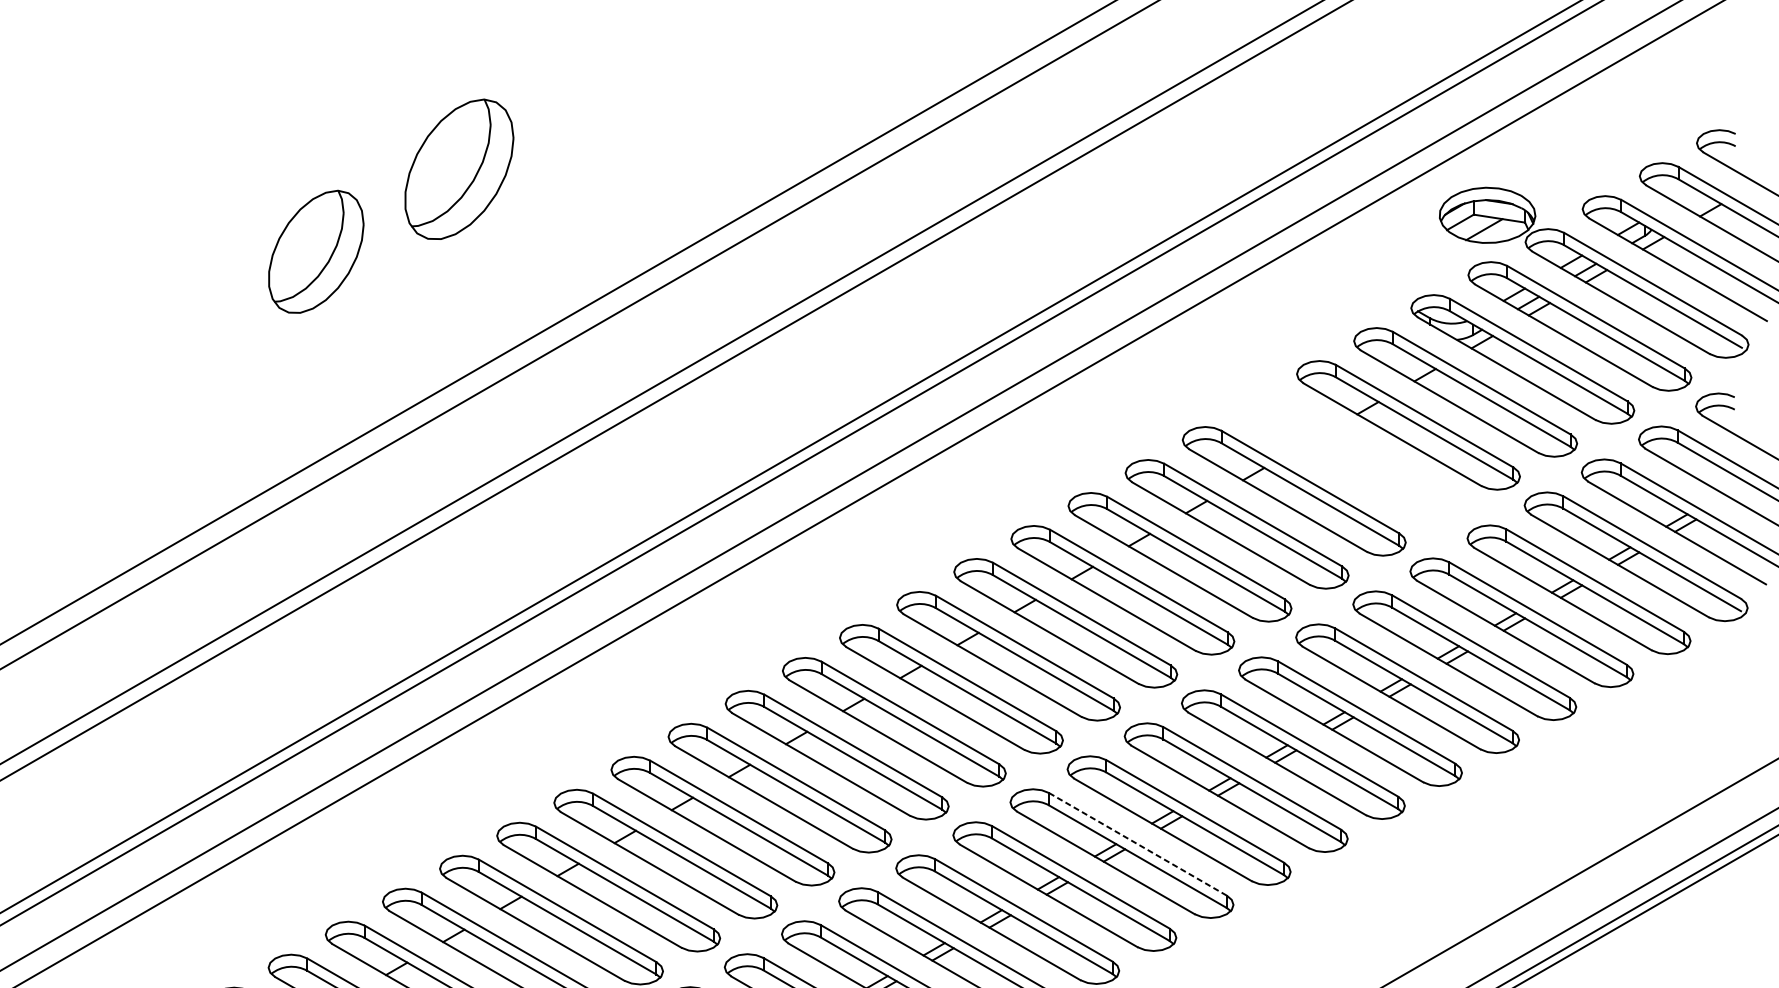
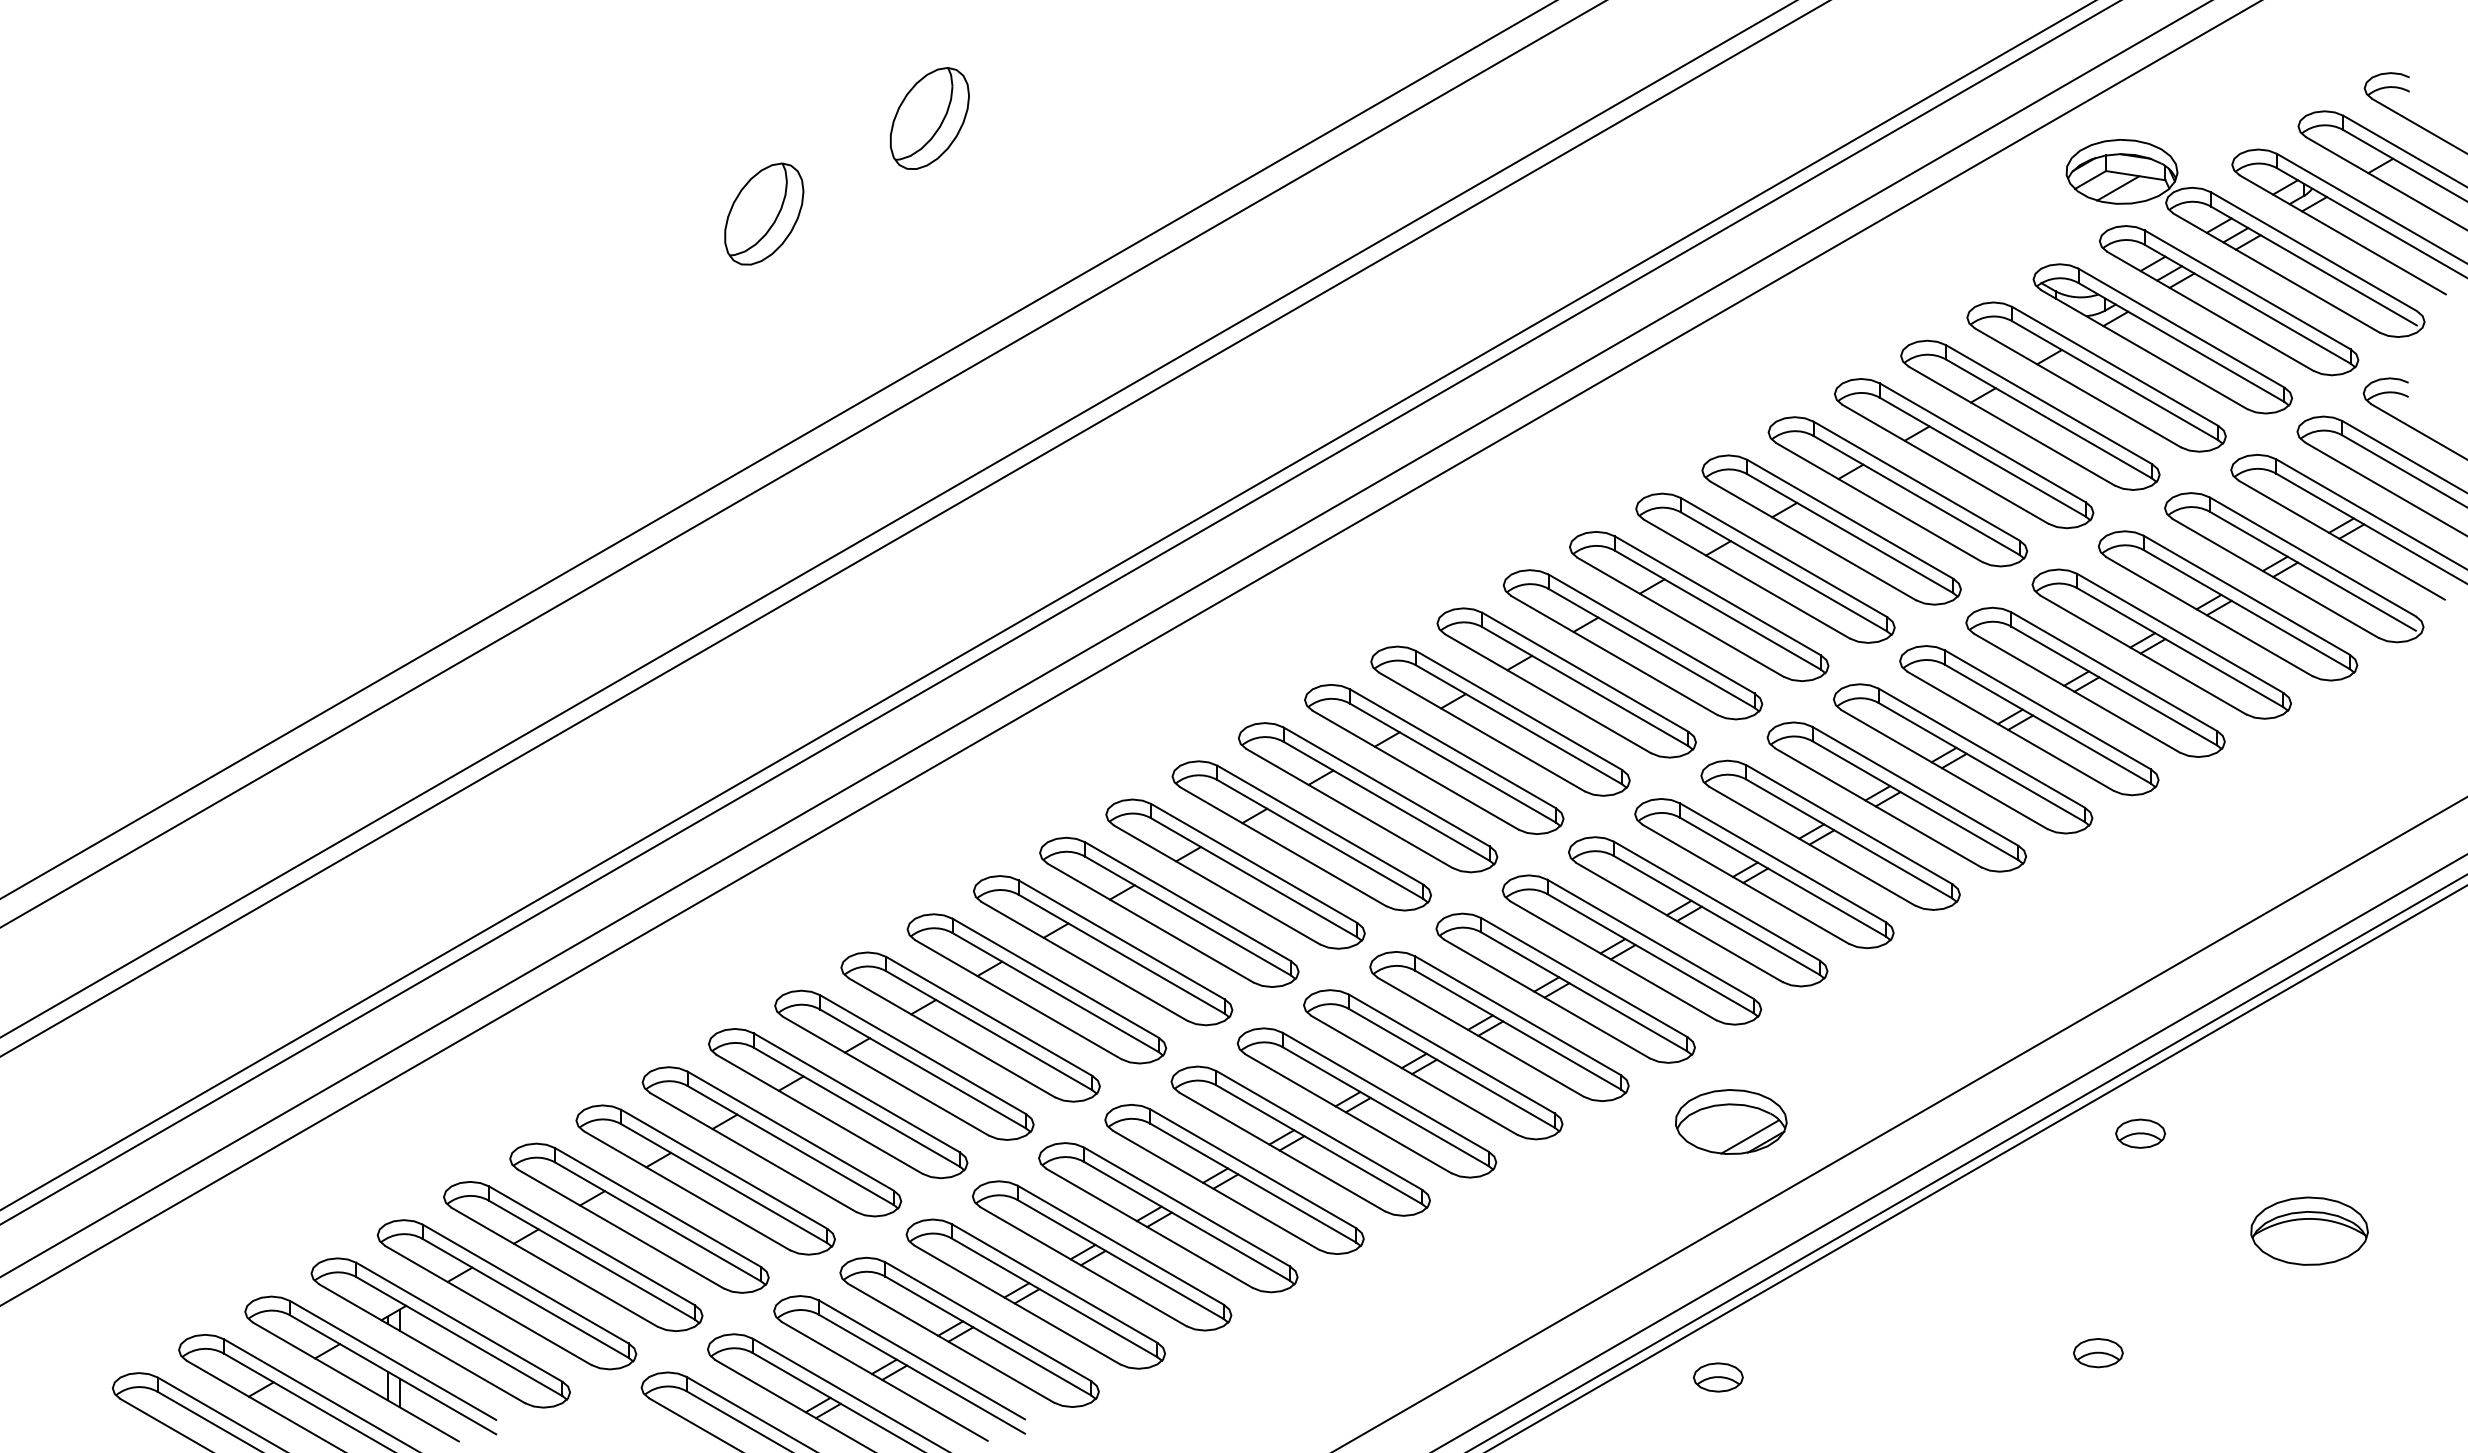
part: (458, 169) -> (929, 118), size x0.62
part: (316, 251) -> (764, 213), size x0.71
part: (1351, 458) -> (1964, 453), added
line: (1137, 844) -> (1716, 901), dashed -> solid

